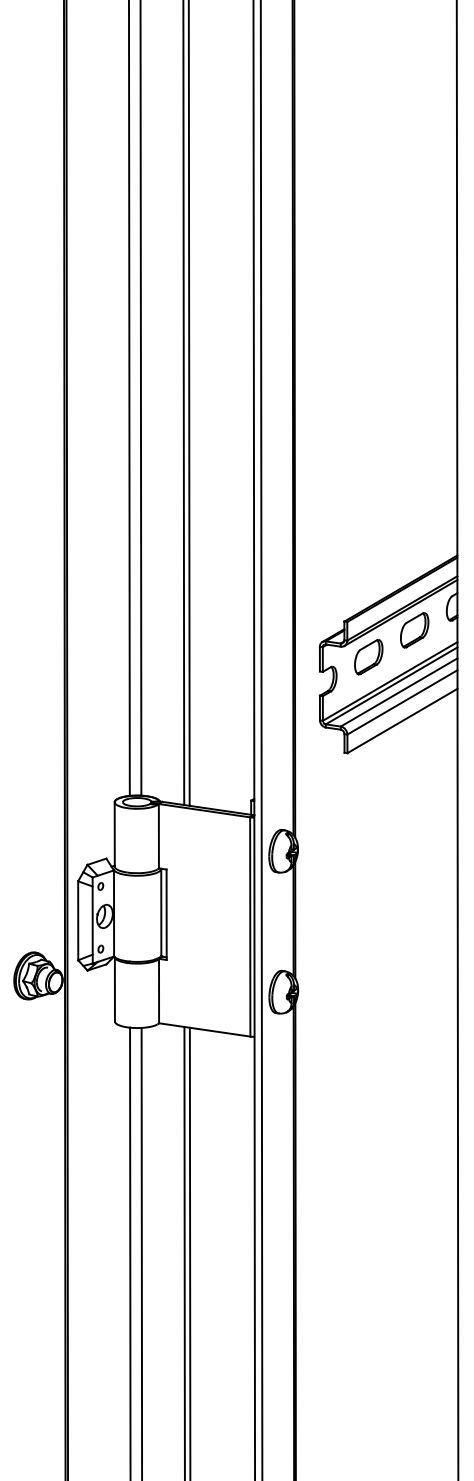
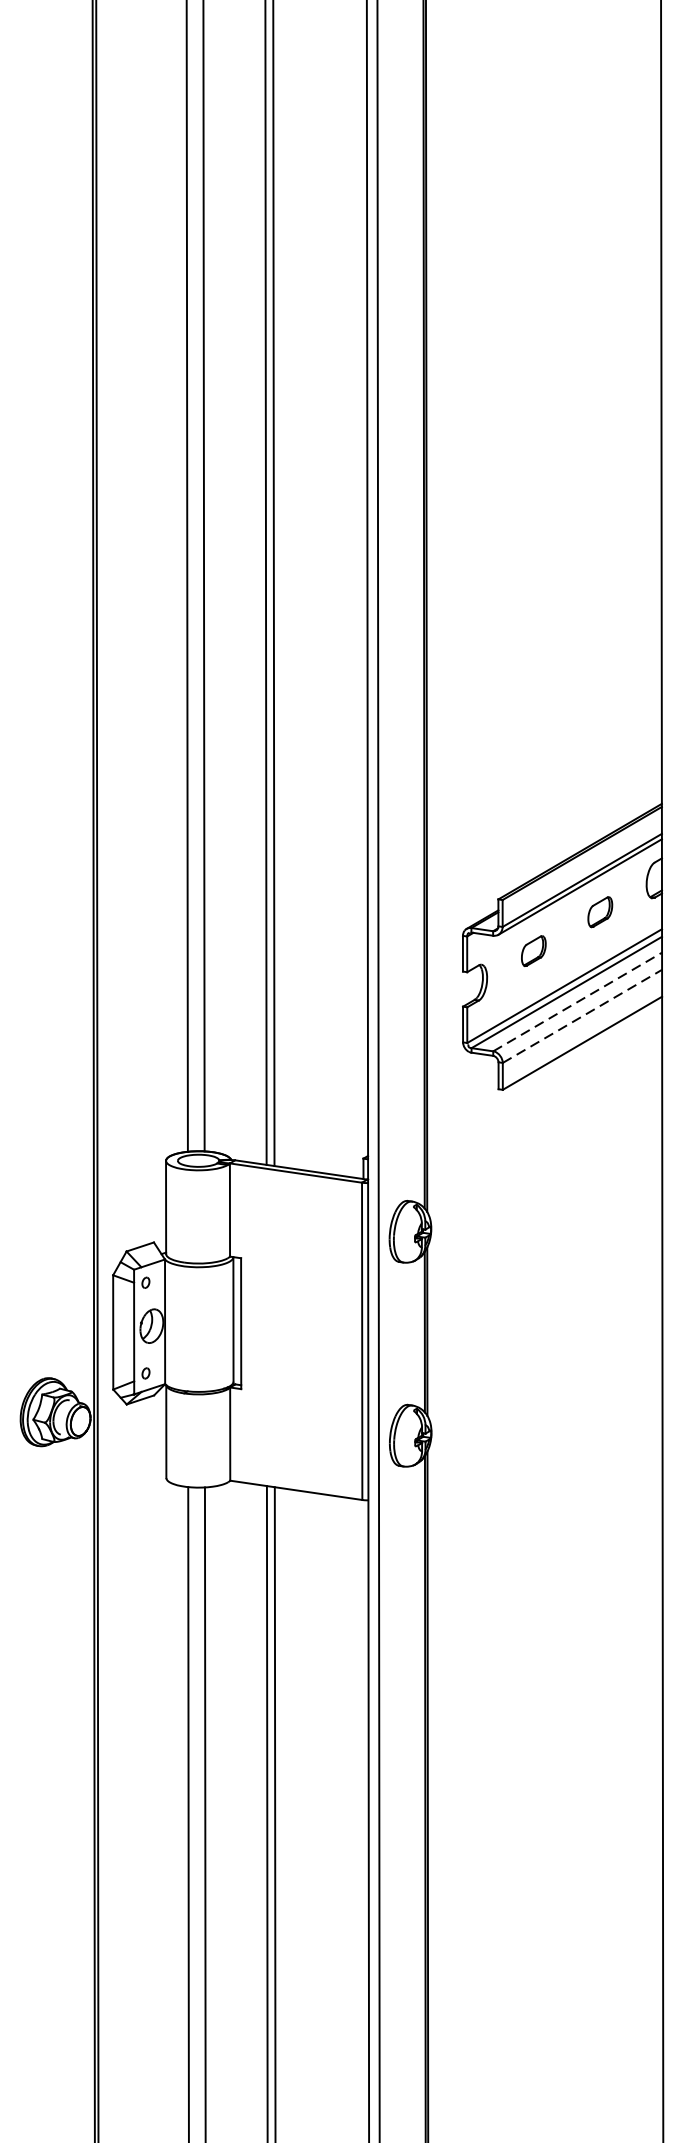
part: (414, 630) -> (599, 912), size x0.6
part: (368, 657) -> (533, 951), size x0.6
line: (399, 692) -> (578, 1002), solid -> dashed
line: (402, 702) -> (582, 1016), solid -> dashed

